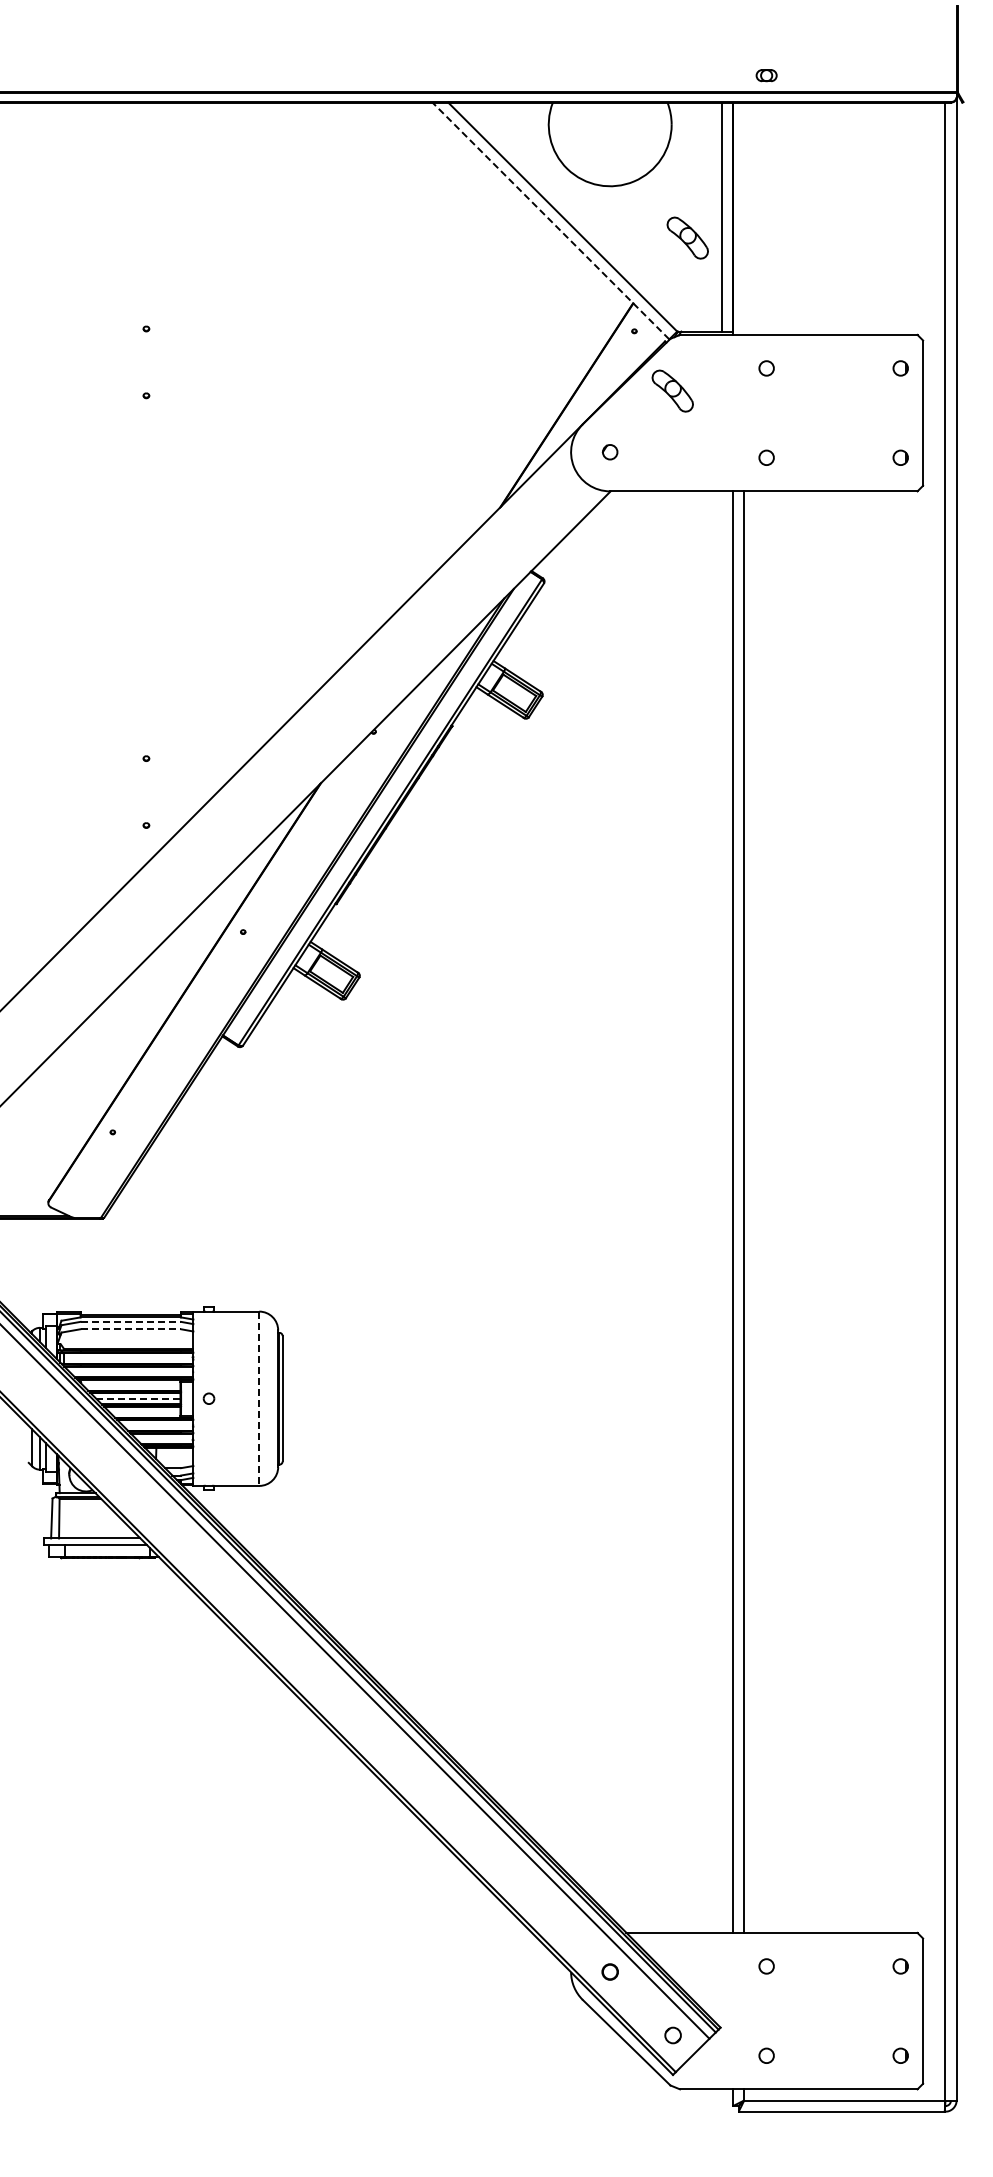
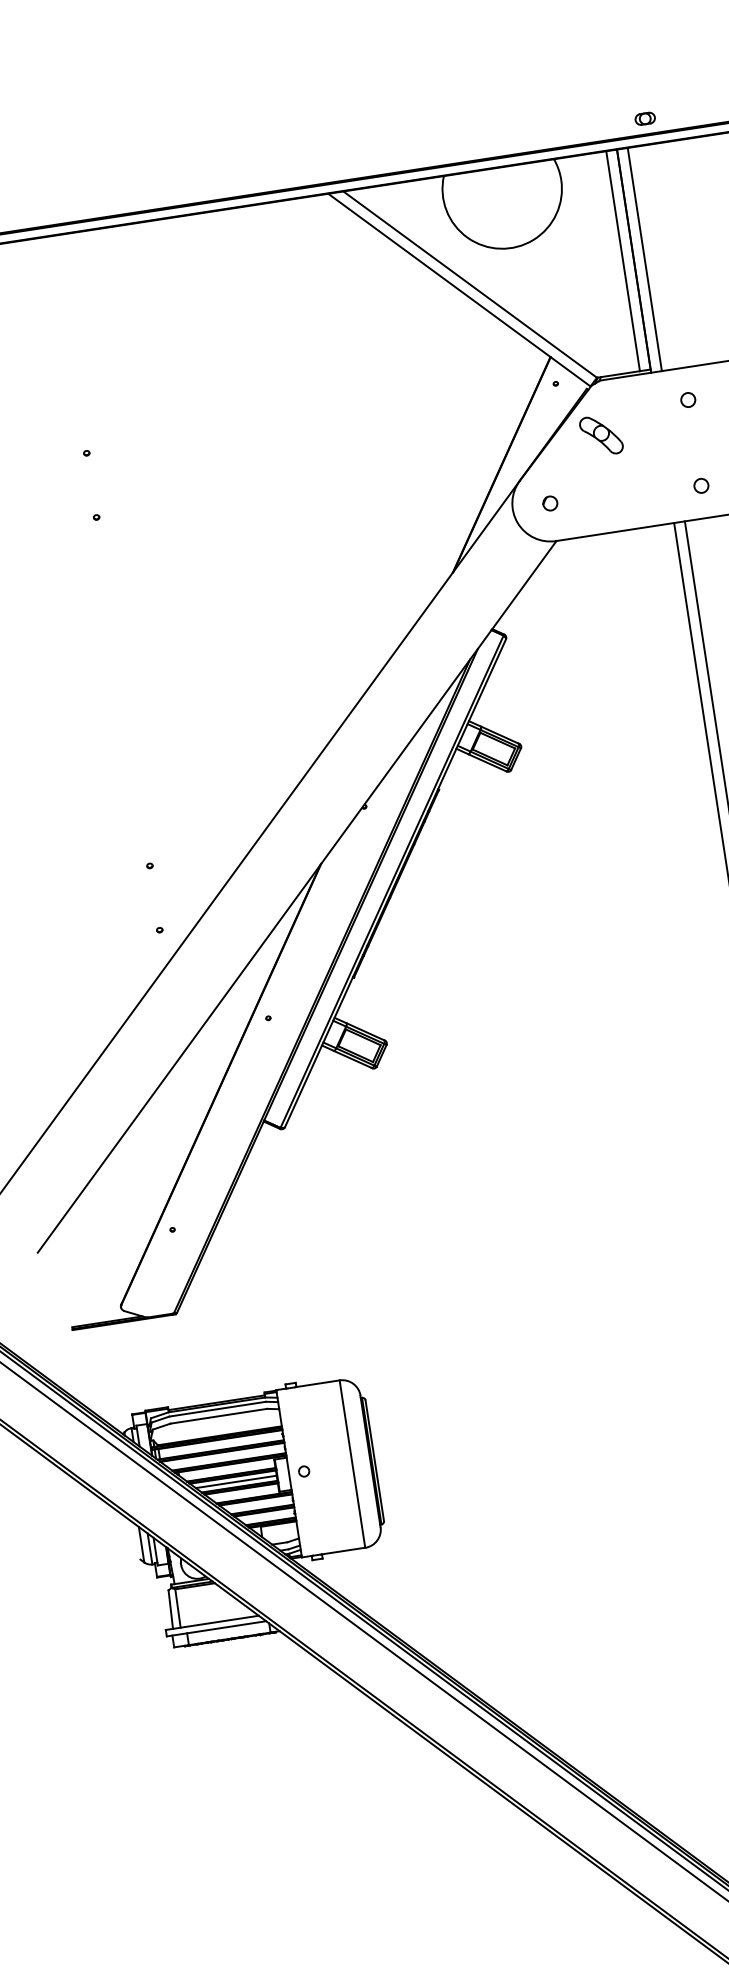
line: (744, 218) -> (644, 259), added
line: (550, 220) -> (458, 289), dashed -> solid
part: (687, 237) -> (593, 285), removed
line: (131, 1321) -> (218, 1408), dashed -> solid
line: (131, 1329) -> (219, 1416), dashed -> solid
line: (138, 1398) -> (236, 1481), dashed -> solid
line: (259, 1399) -> (352, 1464), dashed -> solid

